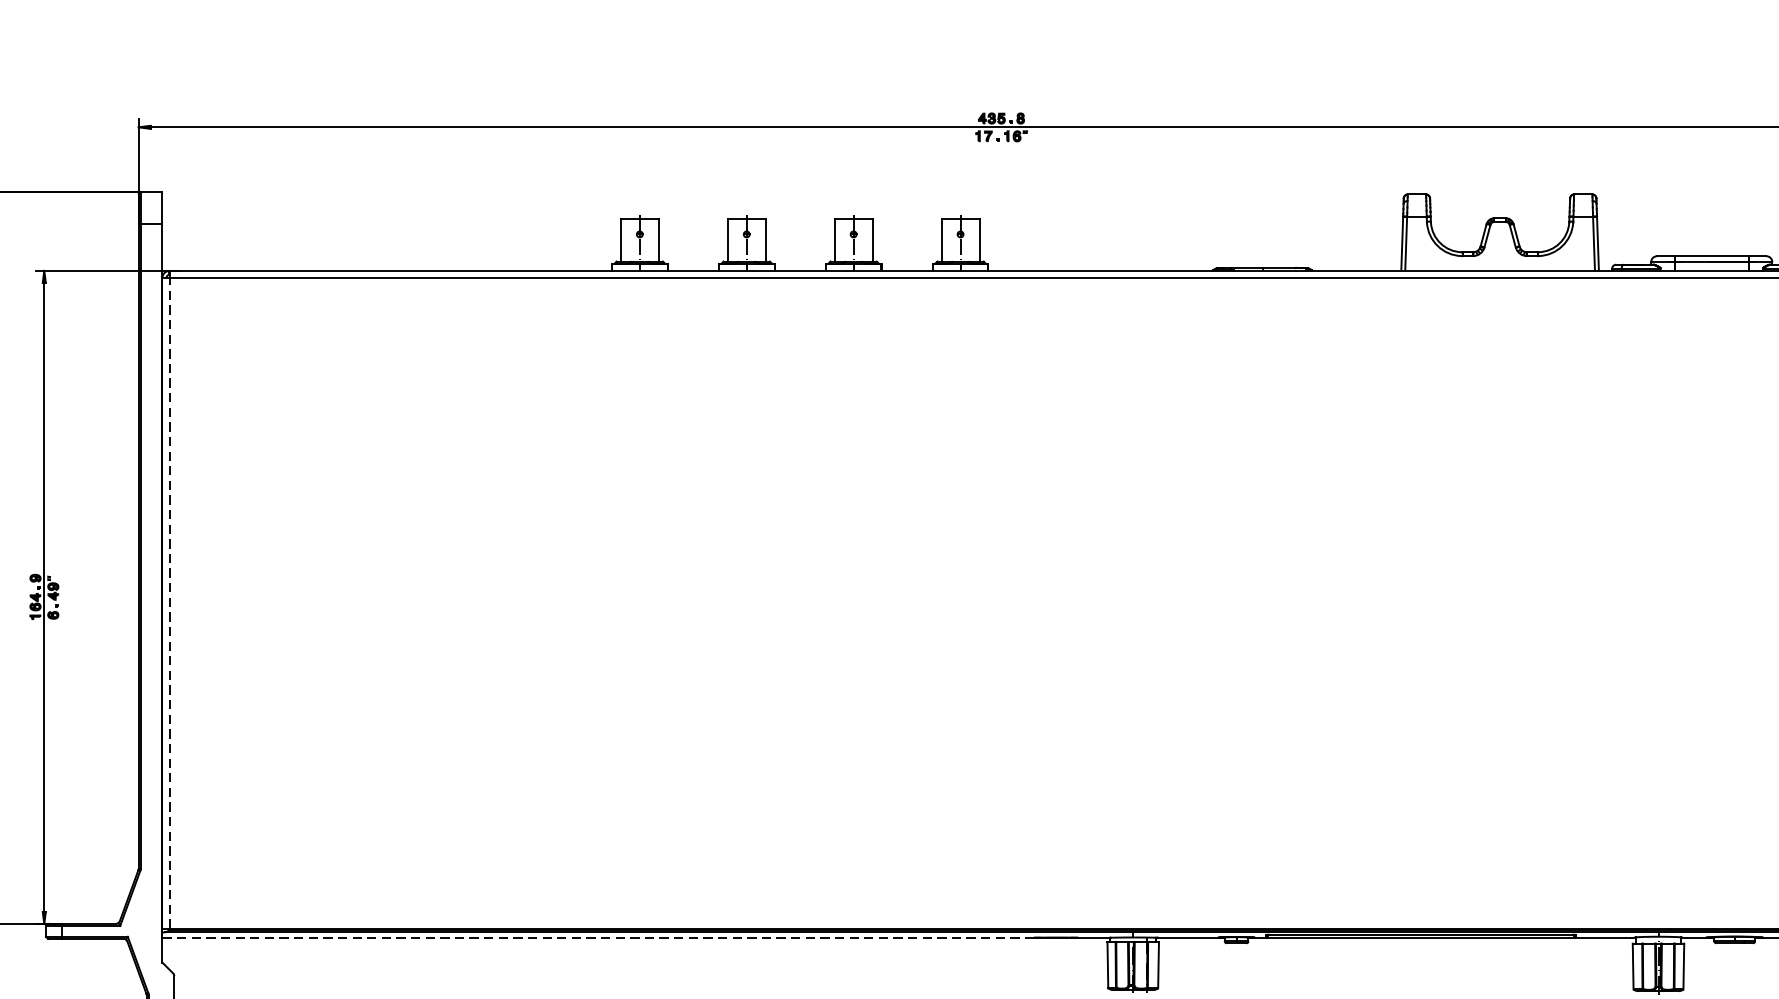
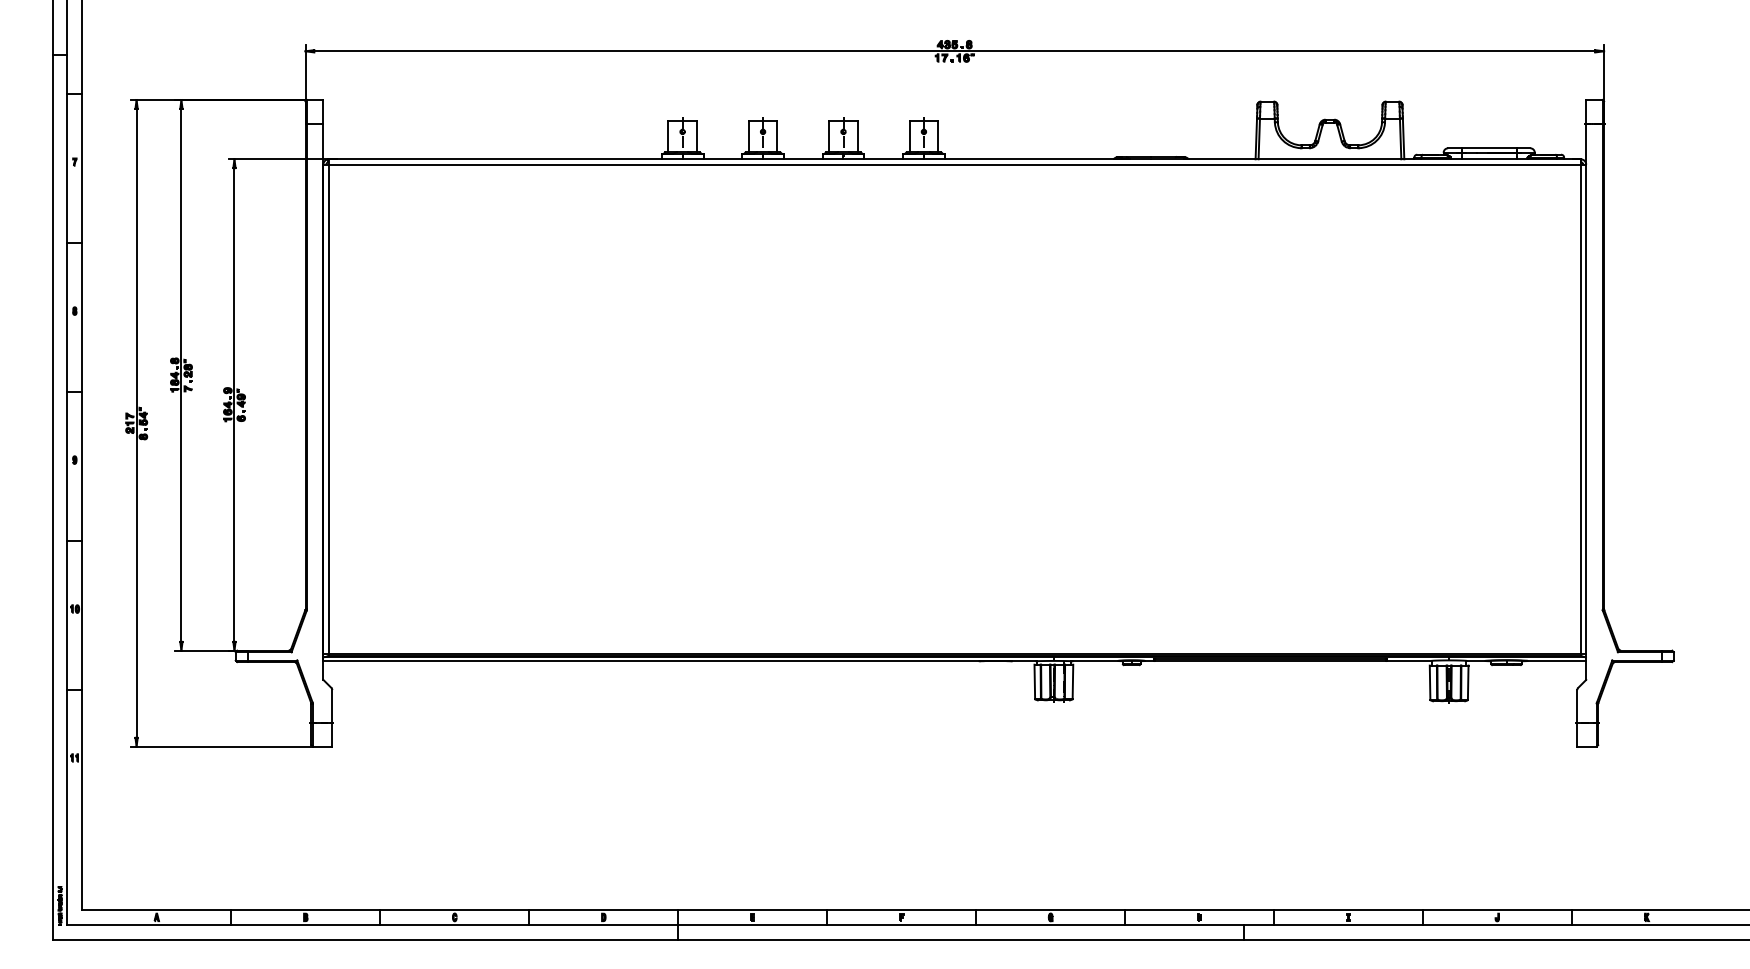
line: (169, 603) -> (328, 409), dashed -> solid
line: (599, 938) -> (652, 661), dashed -> solid

